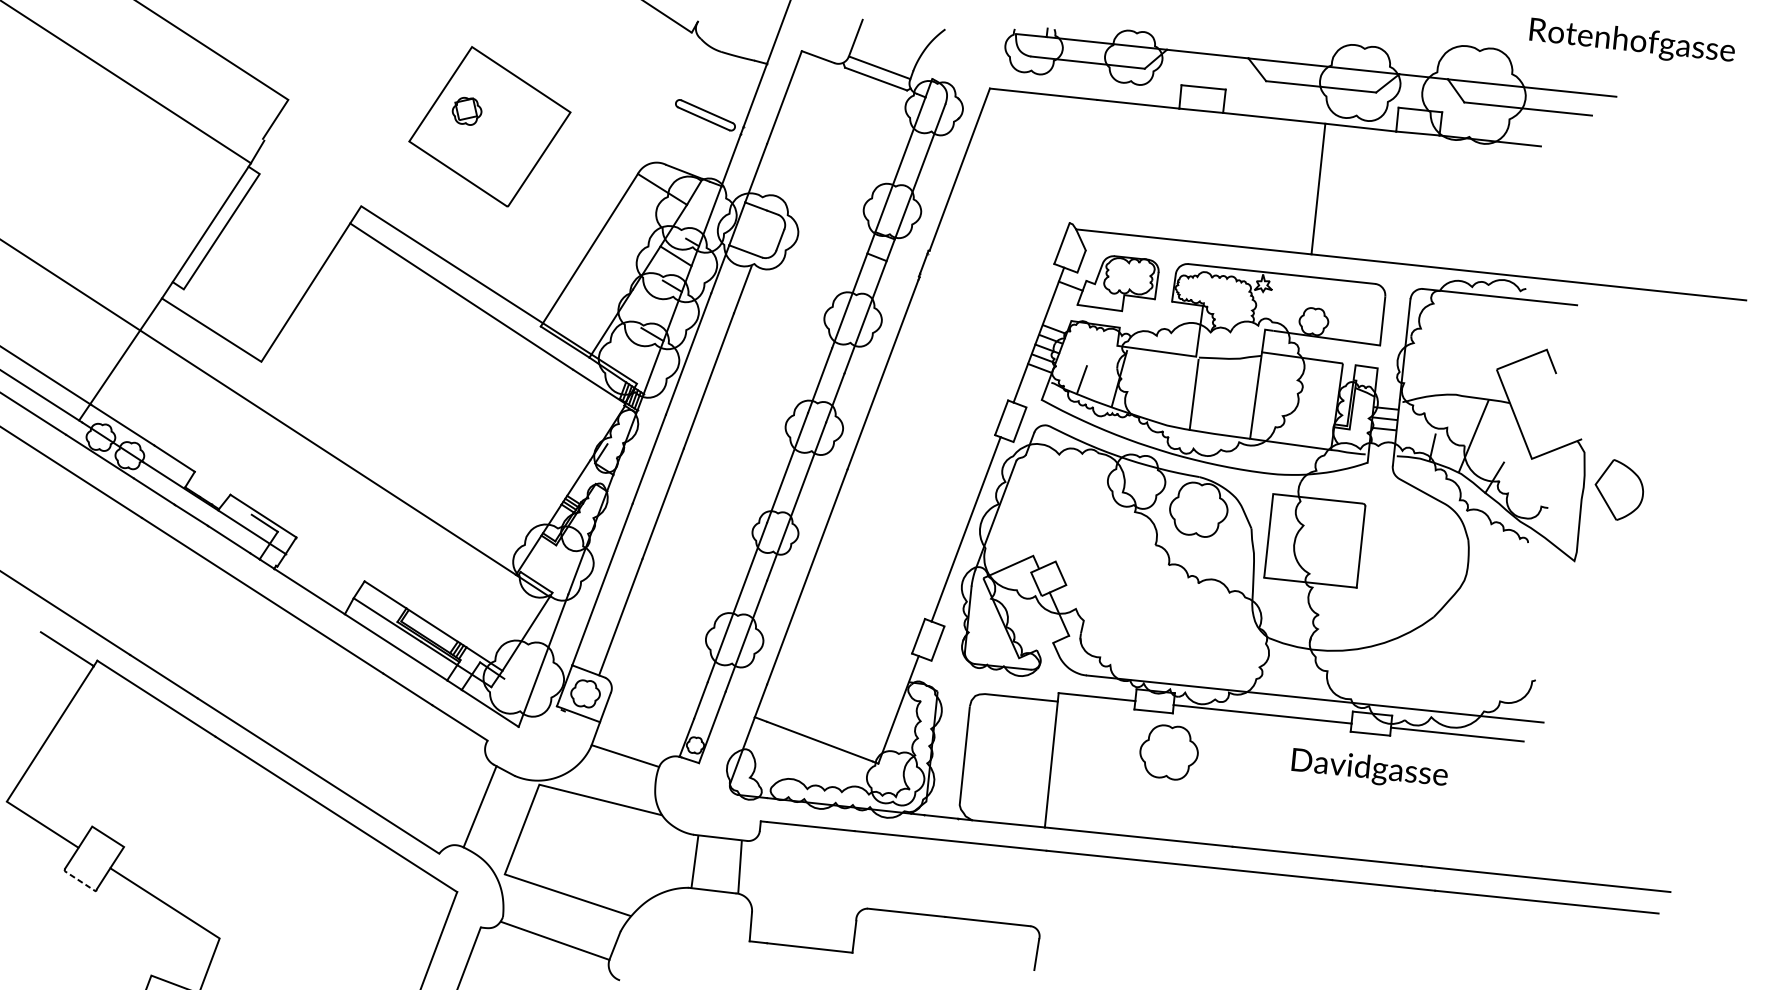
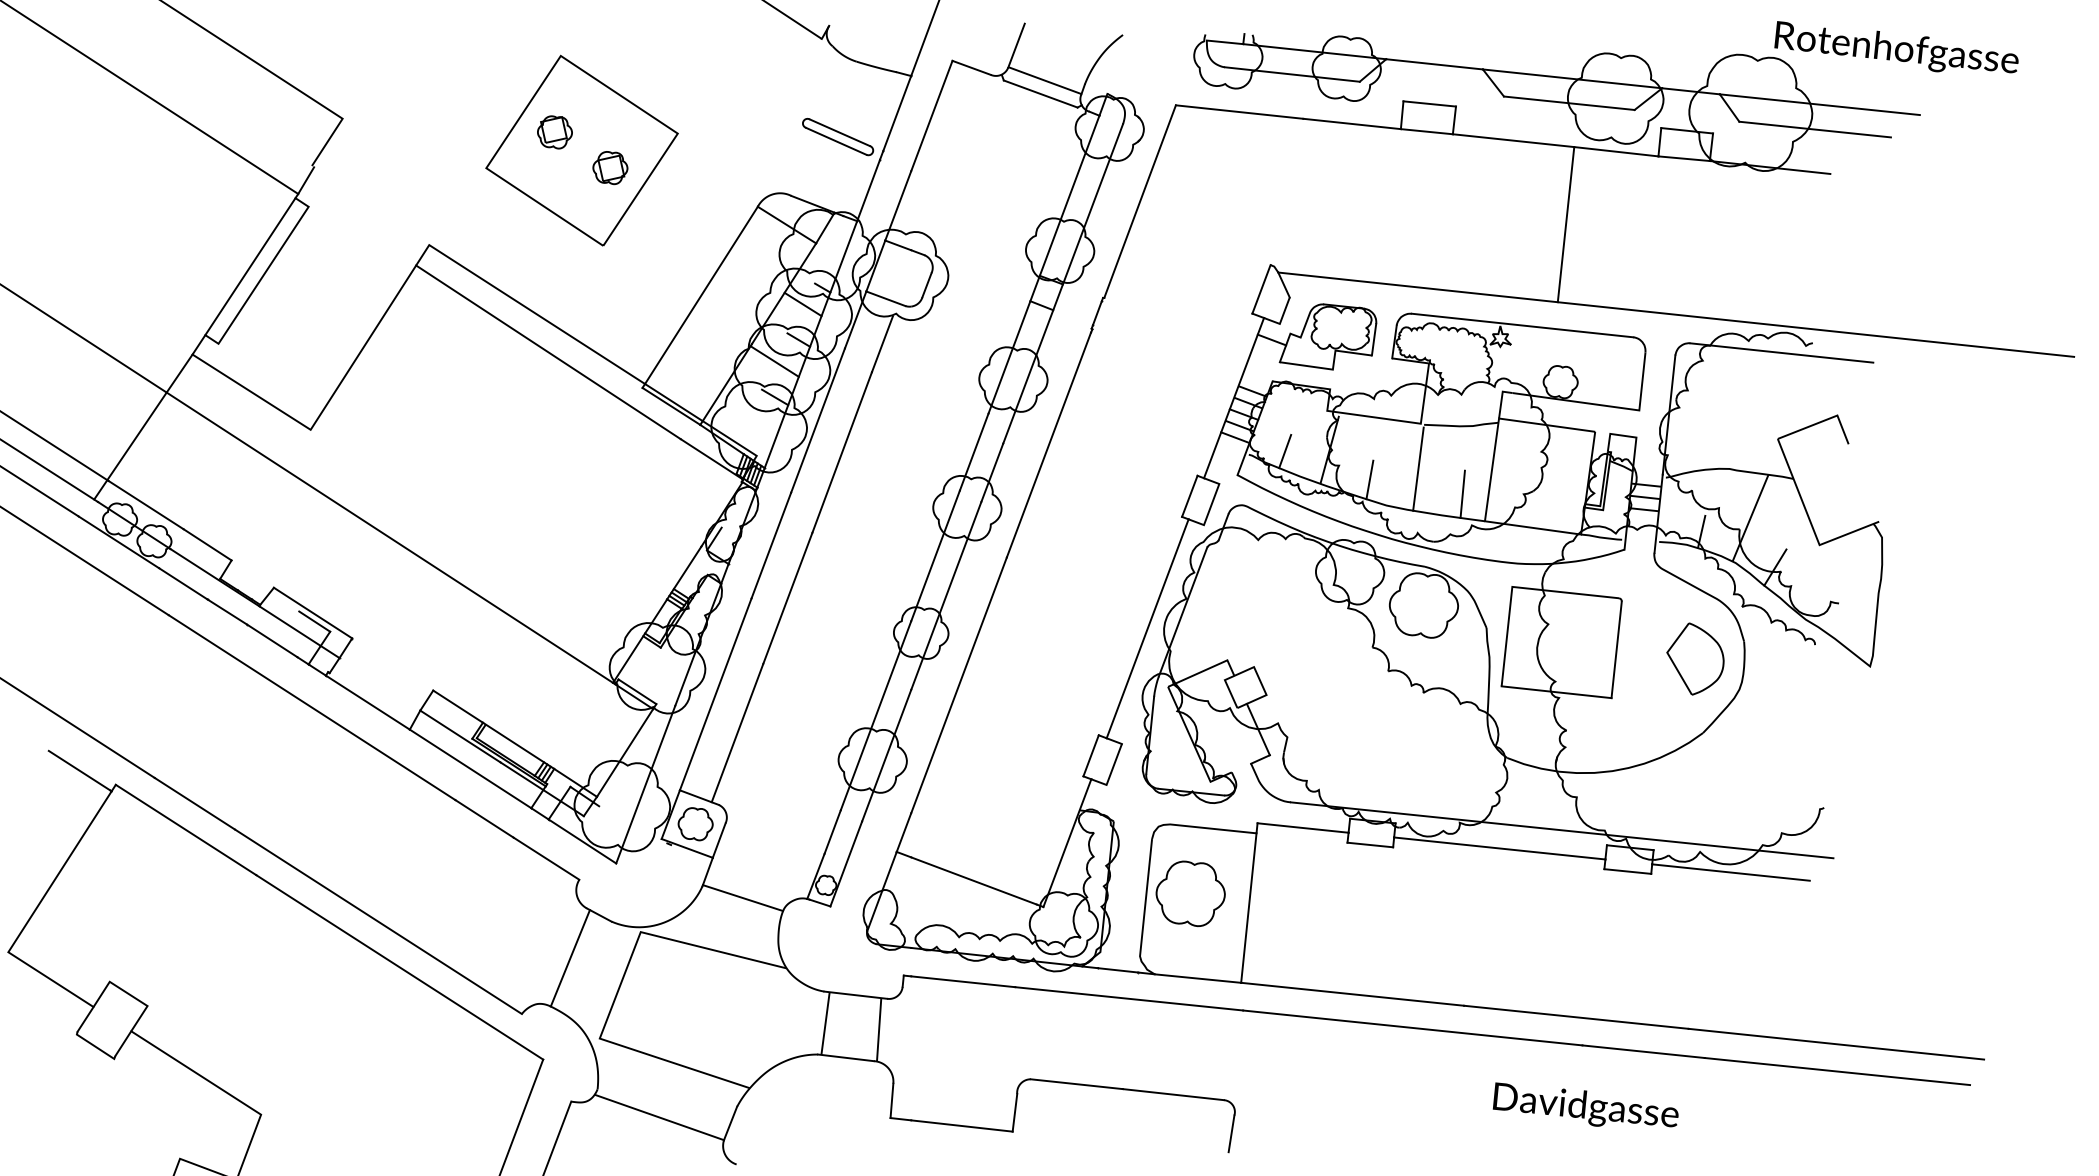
text: (1632, 39) -> (1896, 47), moved
part: (513, 141) -> (610, 168), added
line: (651, 304) -> (774, 361), added
line: (1152, 403) -> (1369, 479), added
line: (1231, 415) -> (1462, 493), added
part: (1619, 489) -> (1695, 658), moved
part: (1168, 752) -> (1190, 893), moved
text: (1369, 766) -> (1585, 1104), moved
line: (80, 881) -> (95, 1047), dashed -> solid

